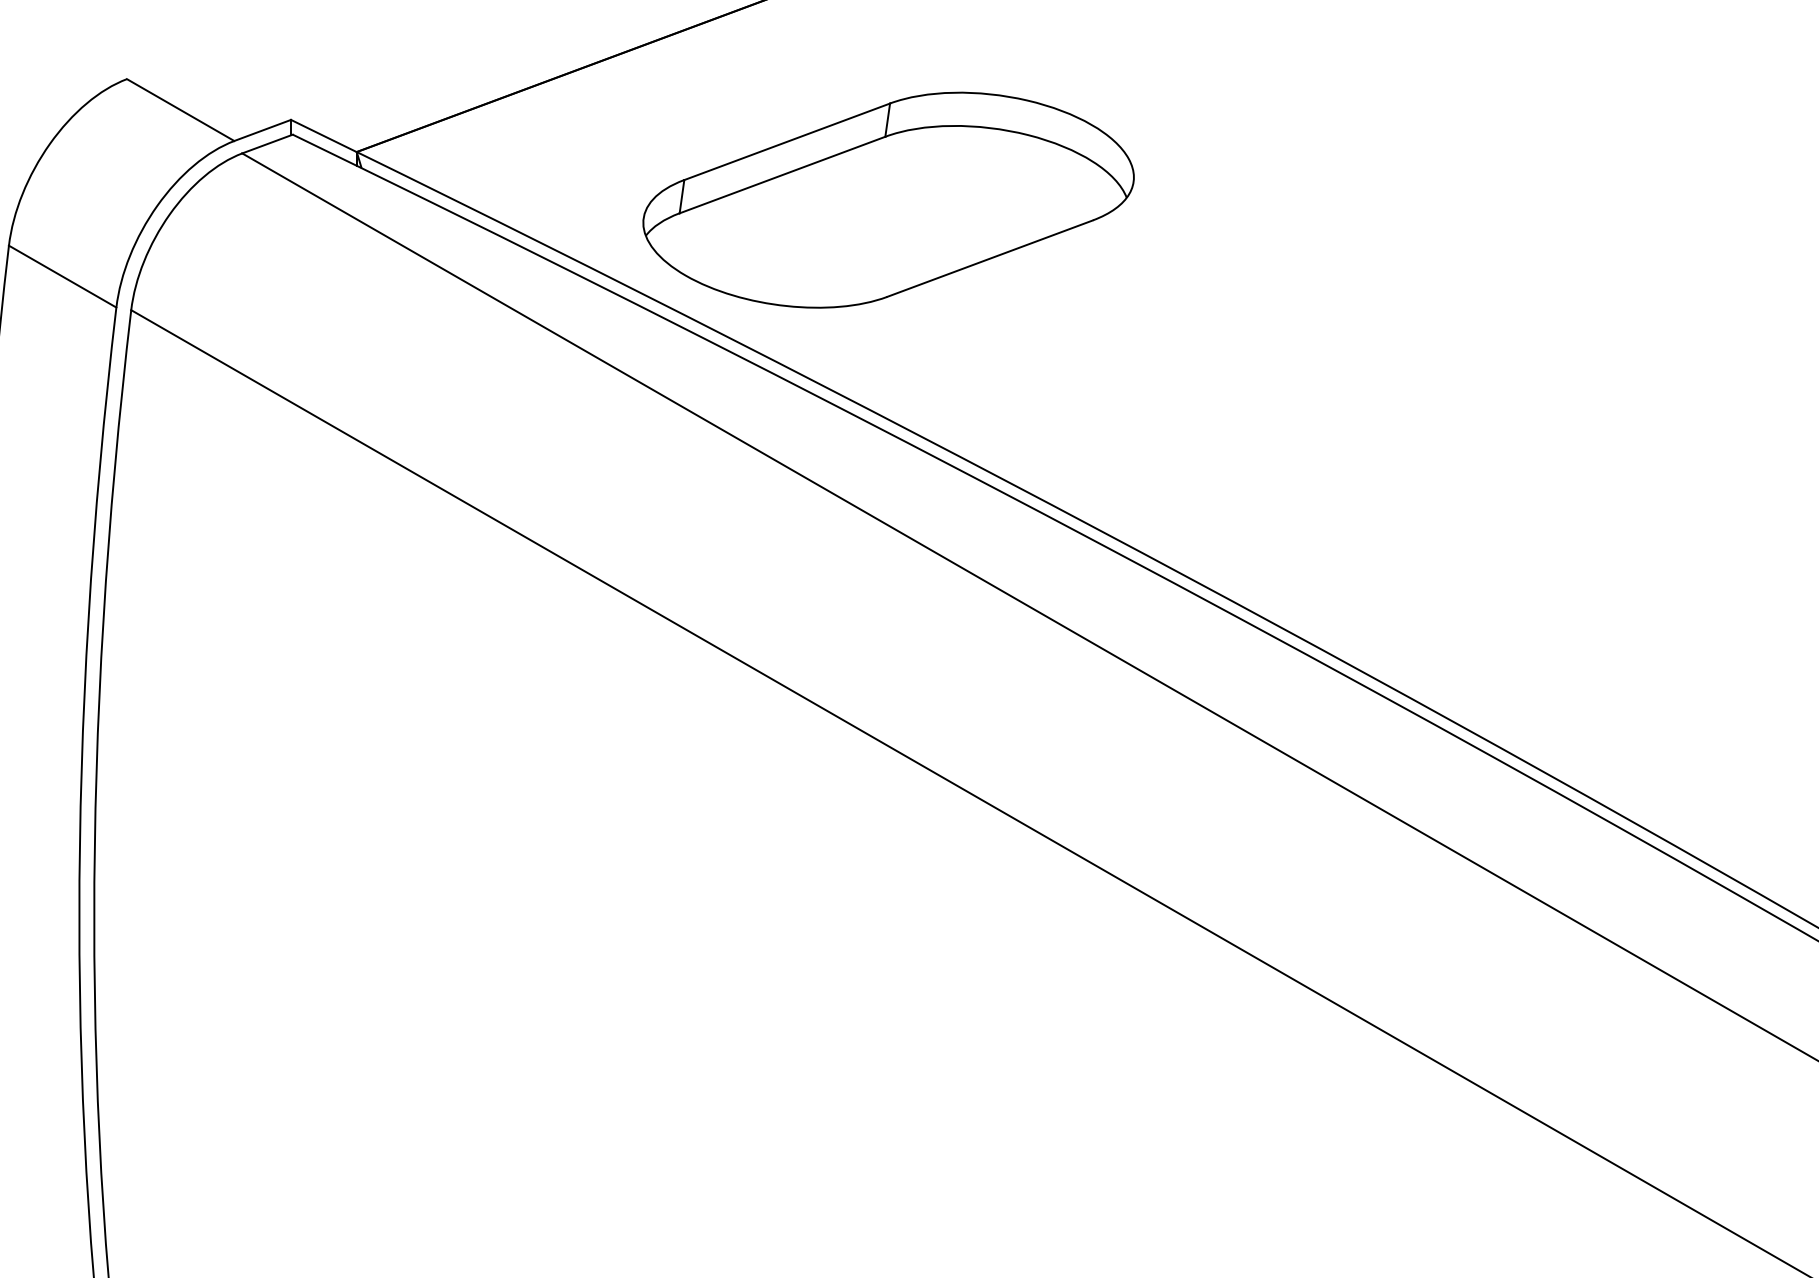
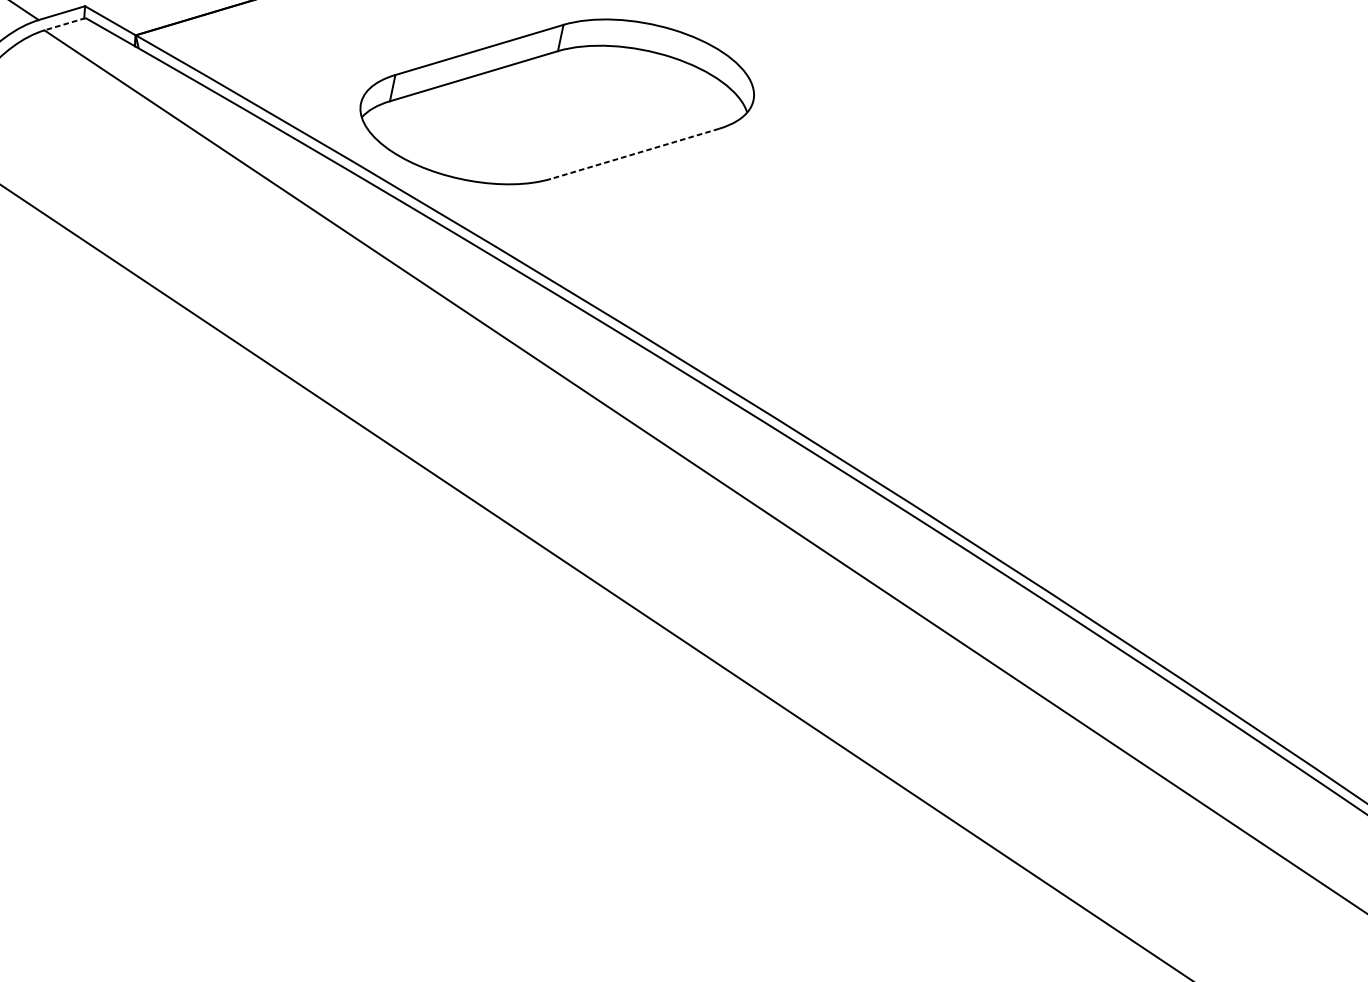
line: (267, 144) -> (65, 24), solid -> dashed
line: (990, 258) -> (635, 153), solid -> dashed

